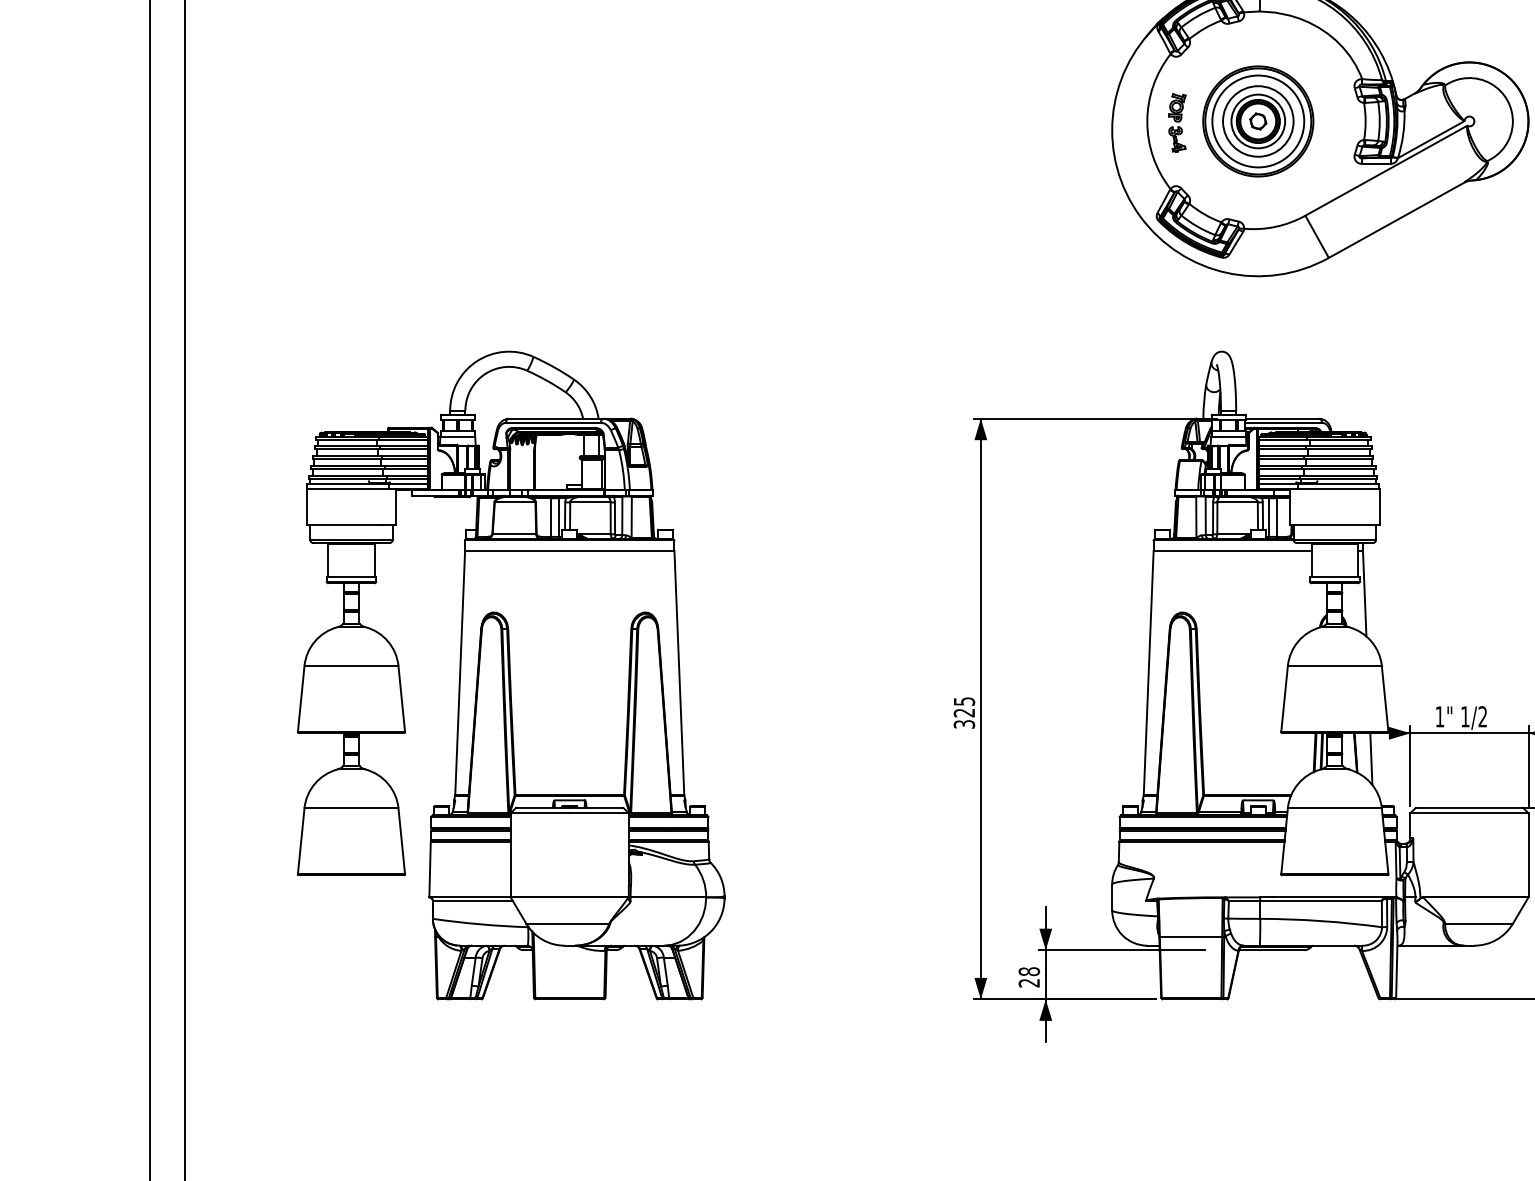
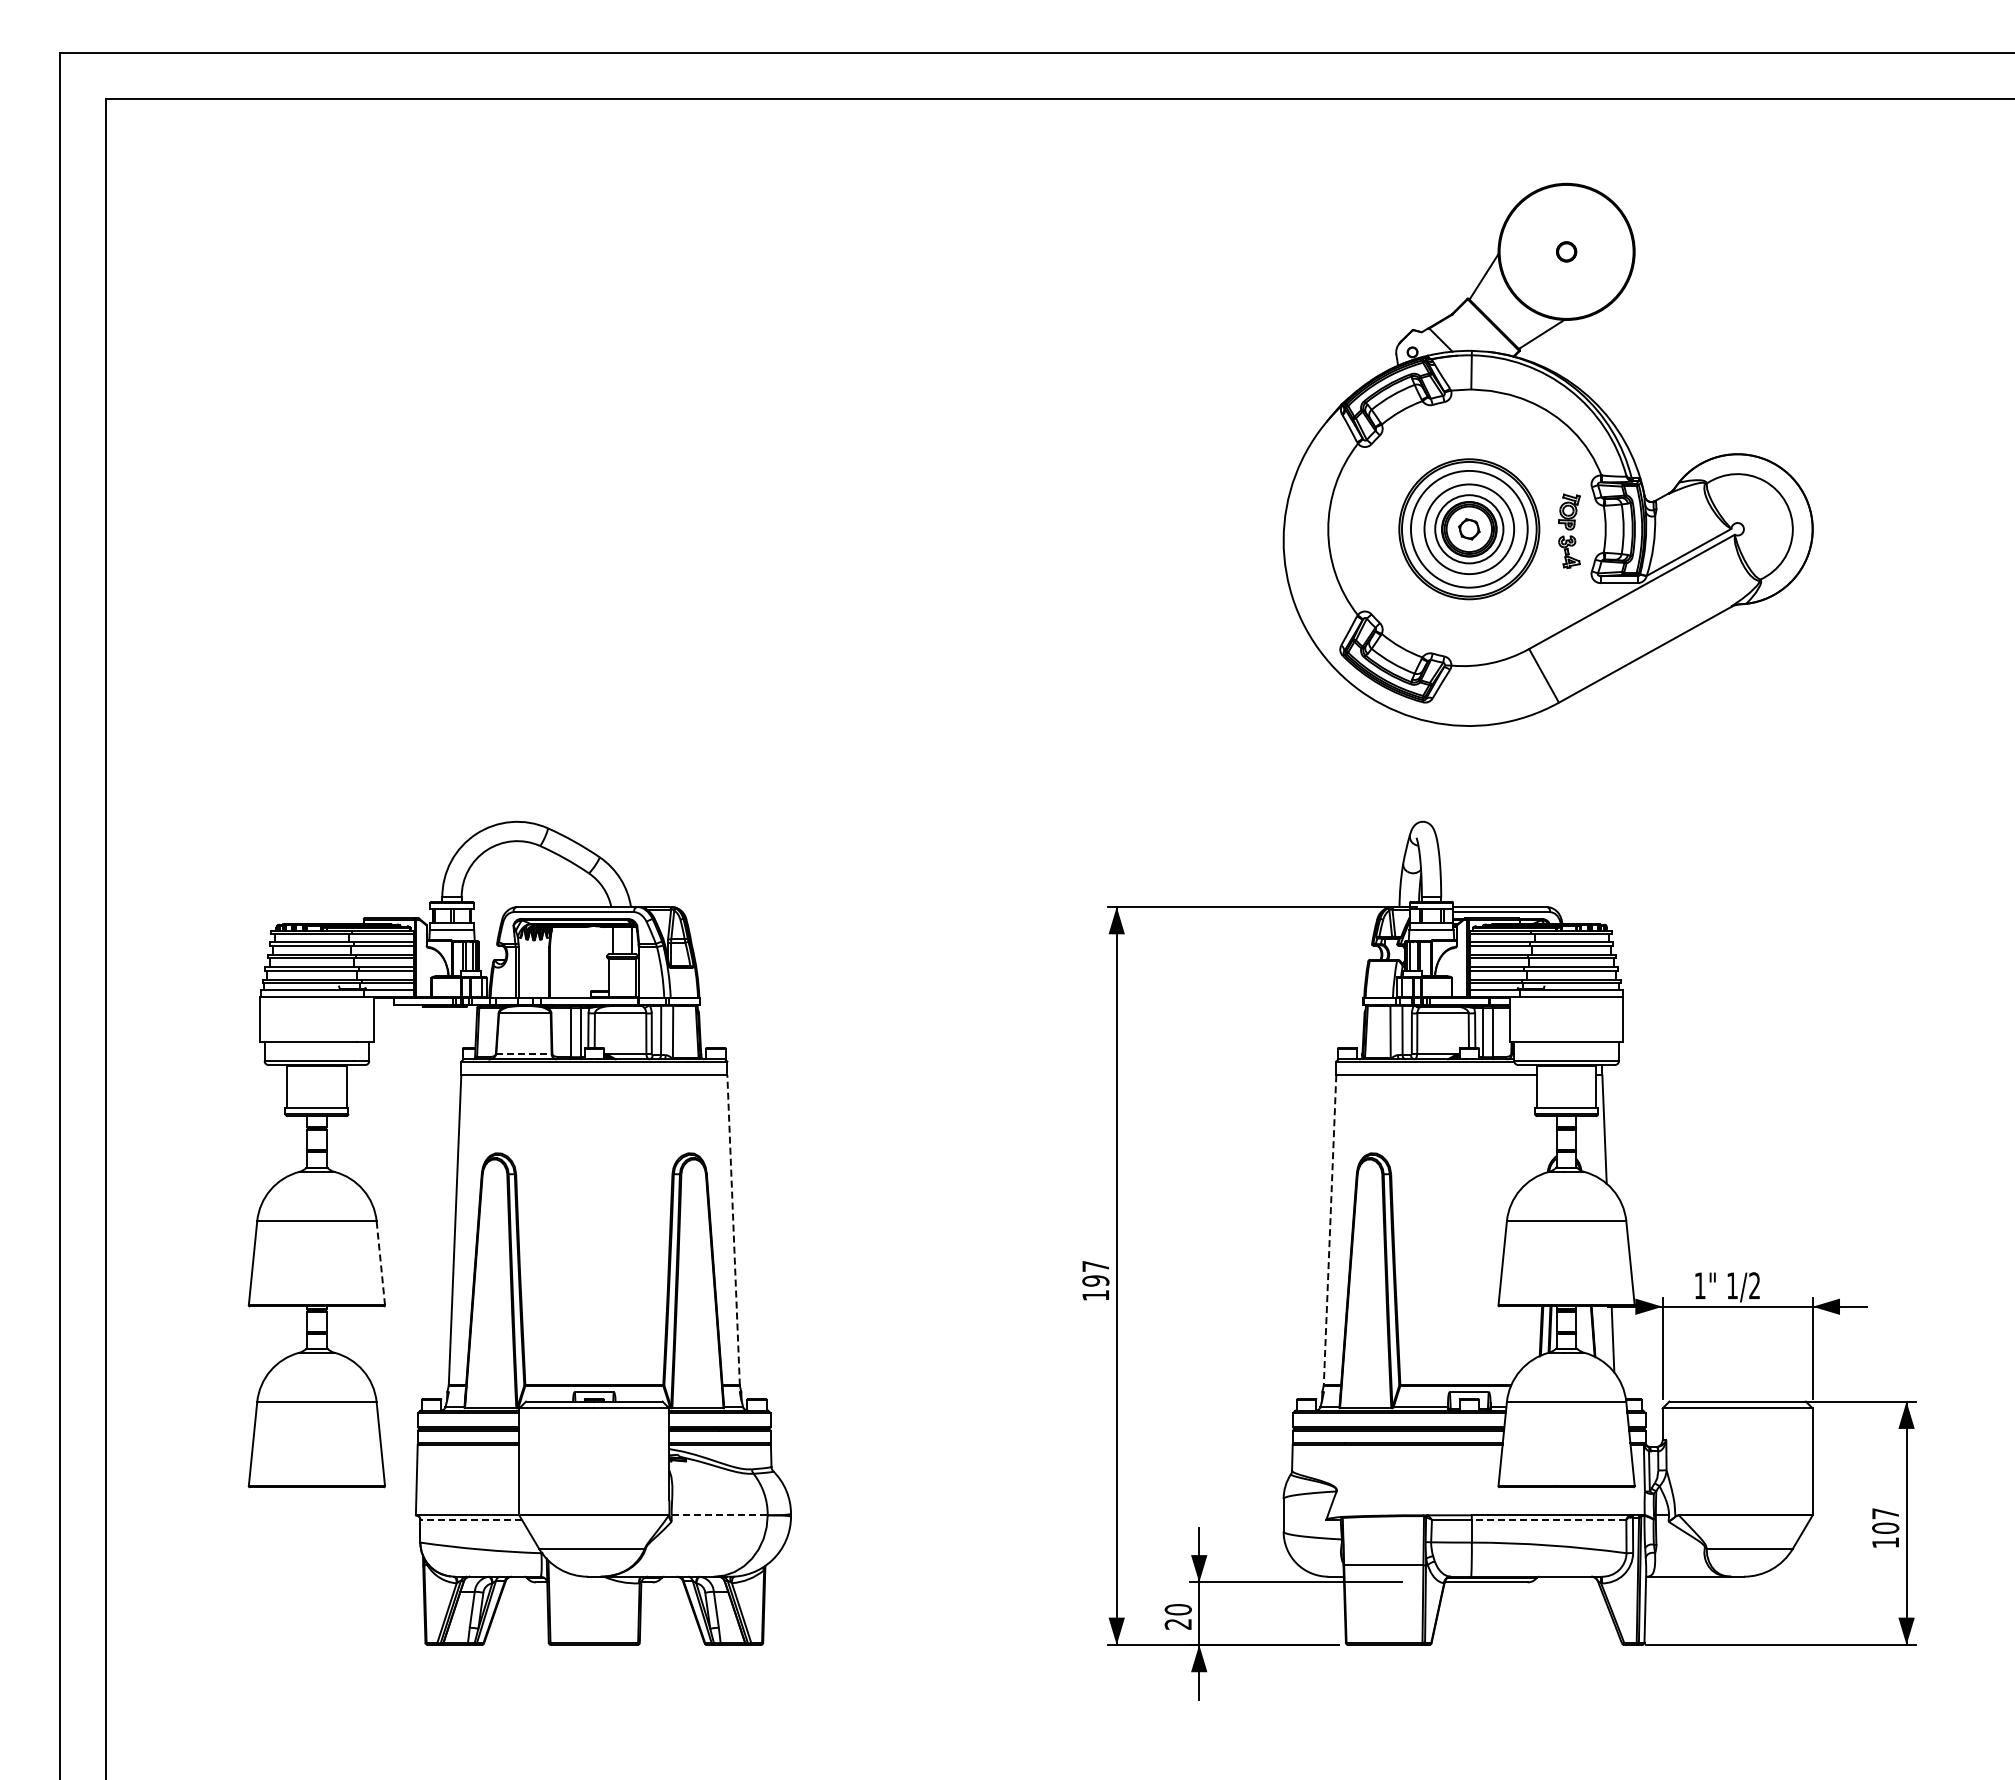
part: (1177, 122) -> (1569, 530), moved
line: (514, 533) -> (524, 1053), solid -> dashed
line: (679, 672) -> (733, 1229), solid -> dashed
line: (1149, 673) -> (1330, 1230), solid -> dashed
line: (401, 698) -> (380, 1262), solid -> dashed
text: (964, 712) -> (1095, 1280), 325 -> 197
line: (669, 897) -> (720, 1515), solid -> dashed
line: (473, 900) -> (471, 1519), solid -> dashed
line: (1320, 900) -> (1548, 1519), solid -> dashed
text: (1029, 971) -> (1178, 1609), 28 -> 20

